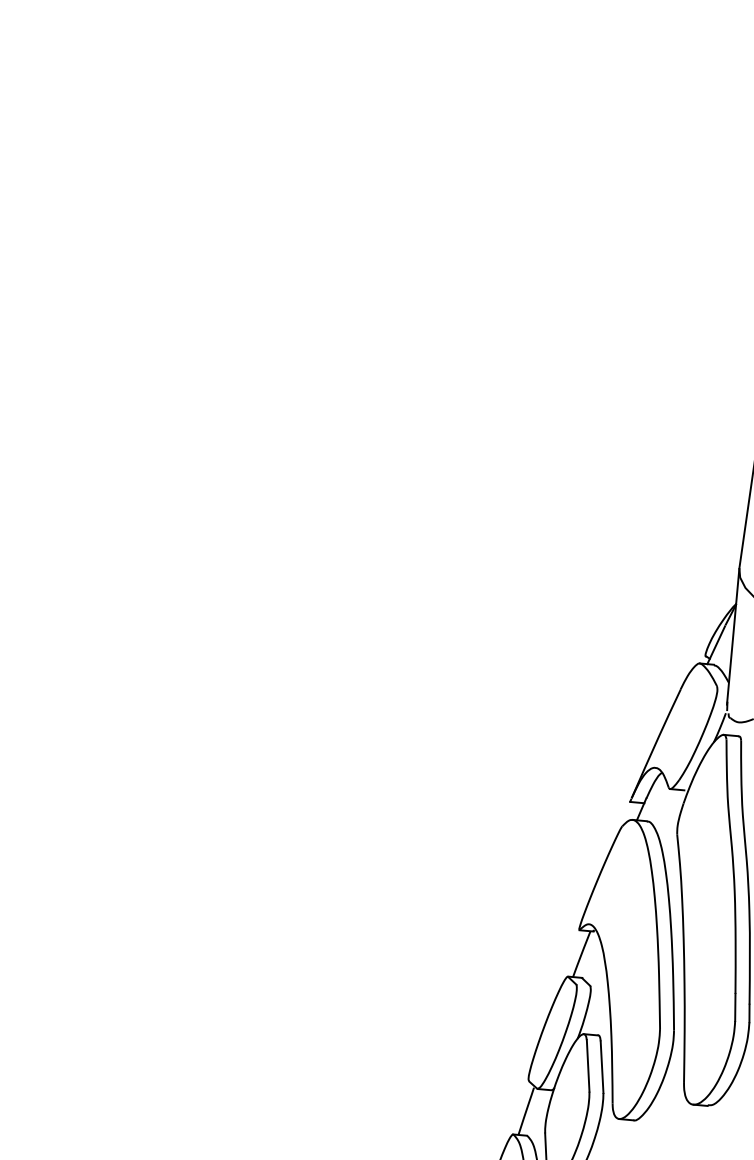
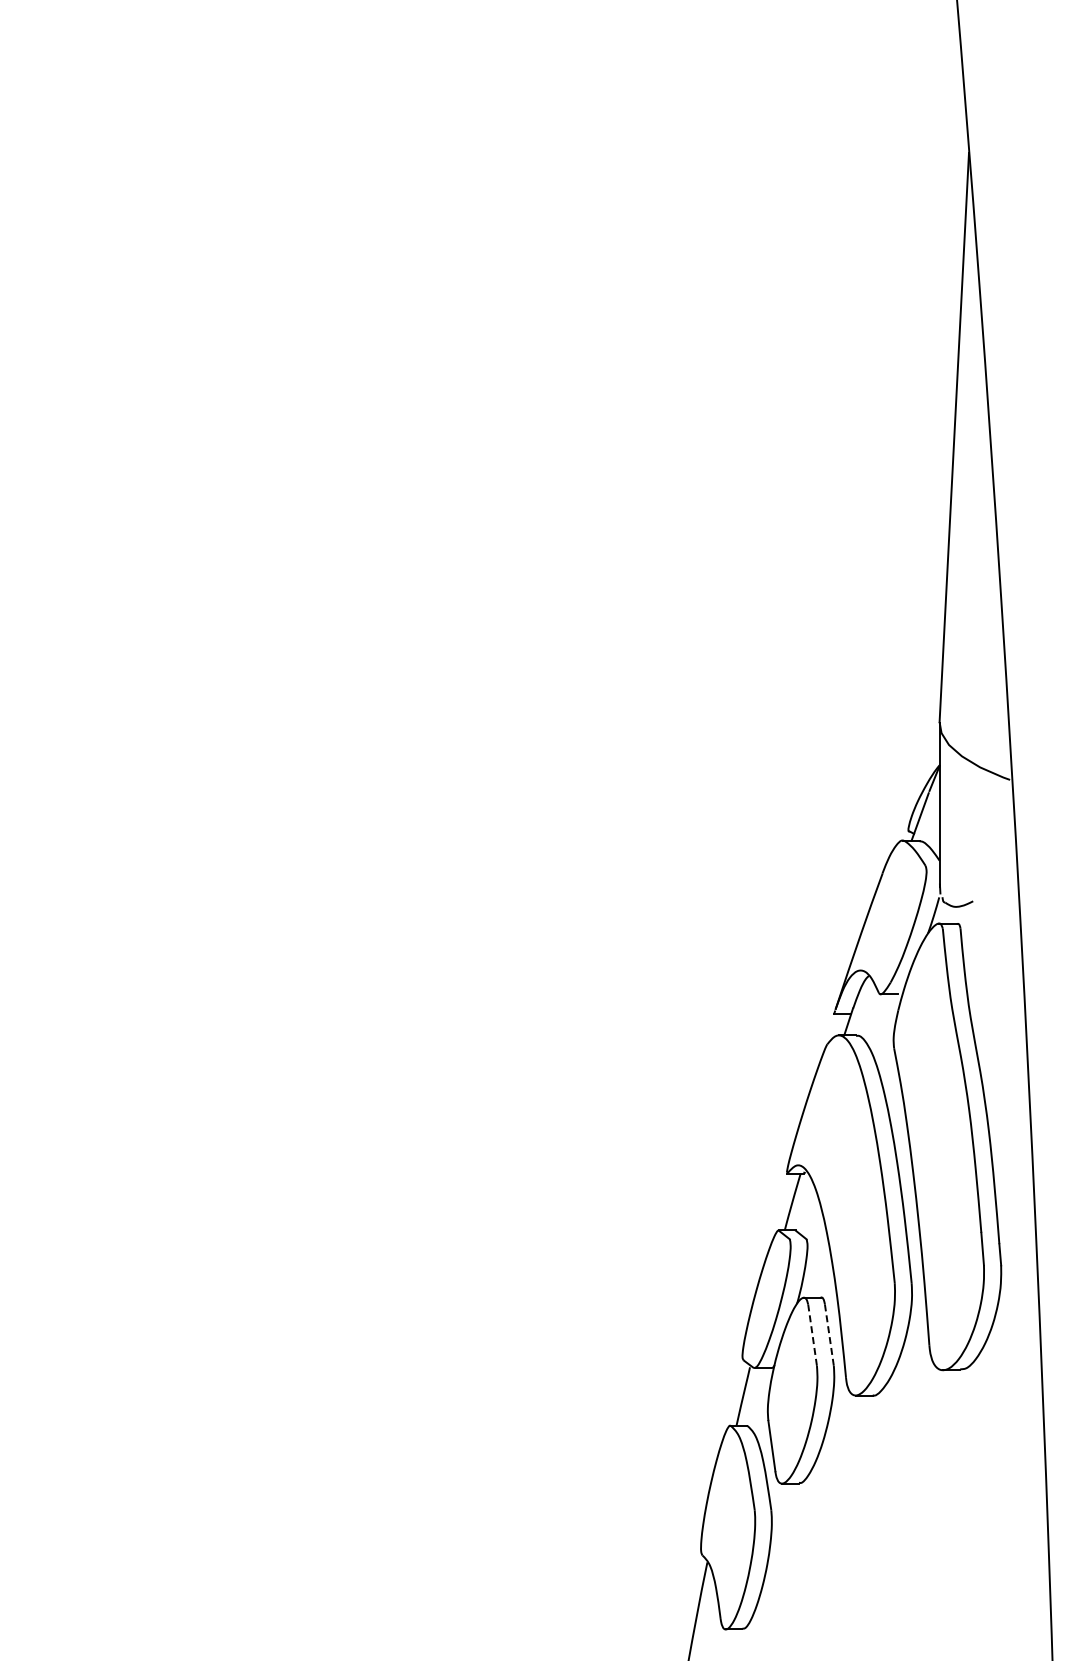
line: (588, 1066) -> (812, 1335), solid -> dashed
line: (602, 1067) -> (829, 1335), solid -> dashed

